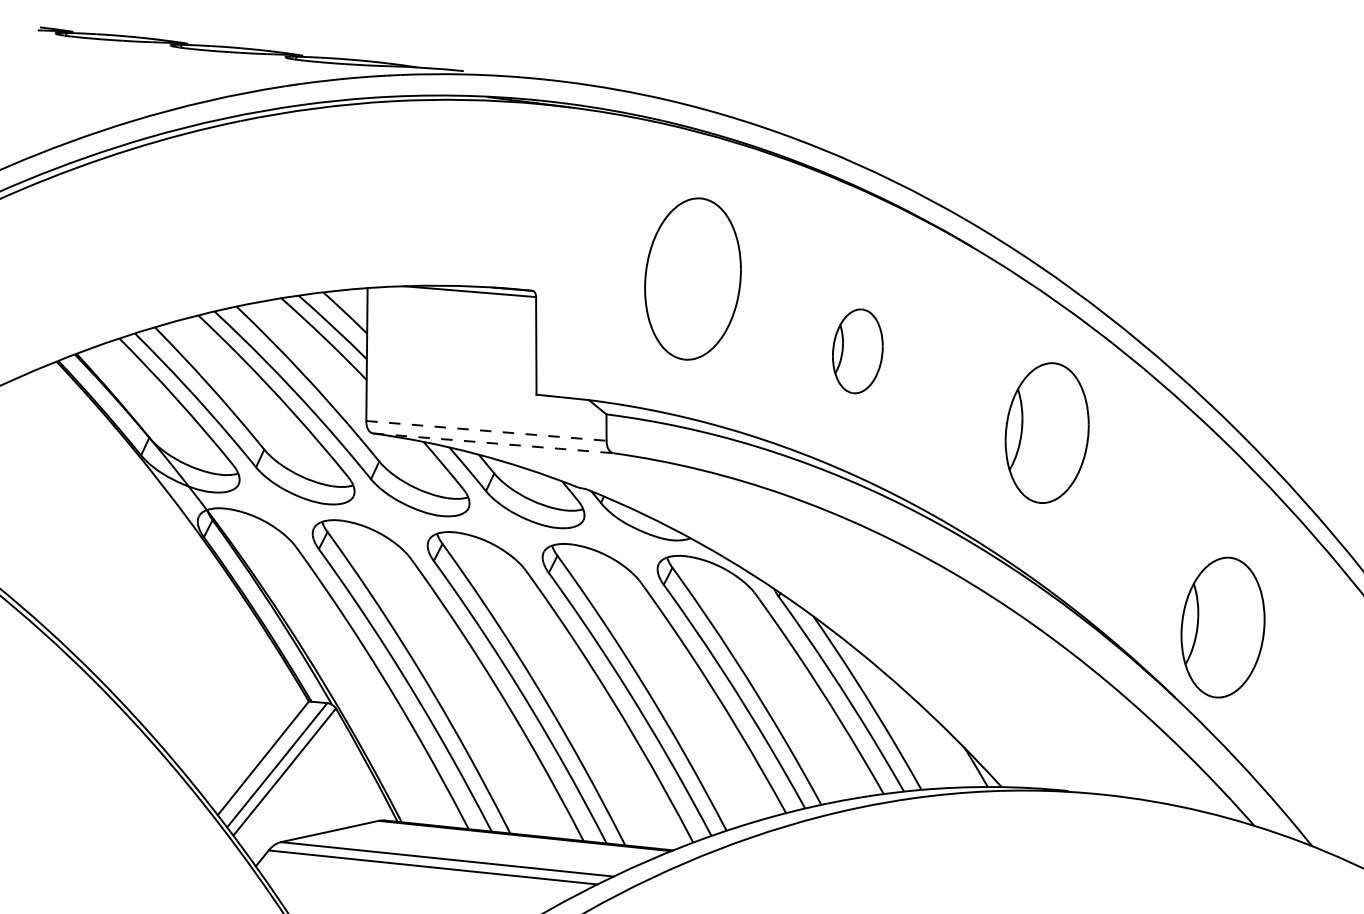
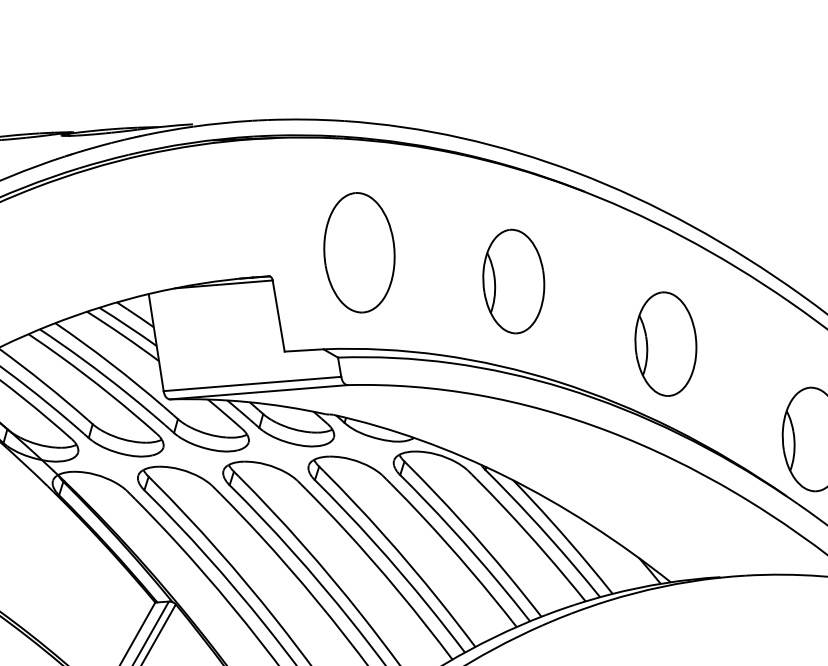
part: (692, 278) -> (359, 252), moved
part: (857, 351) -> (513, 281), size x1.67
line: (486, 430) -> (252, 383), dashed -> solid
part: (1046, 432) -> (665, 343), moved
line: (493, 443) -> (259, 392), dashed -> solid

